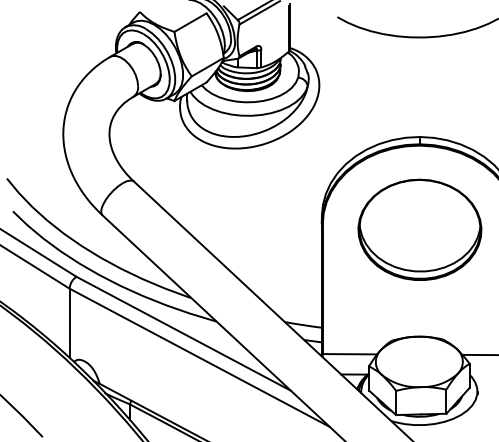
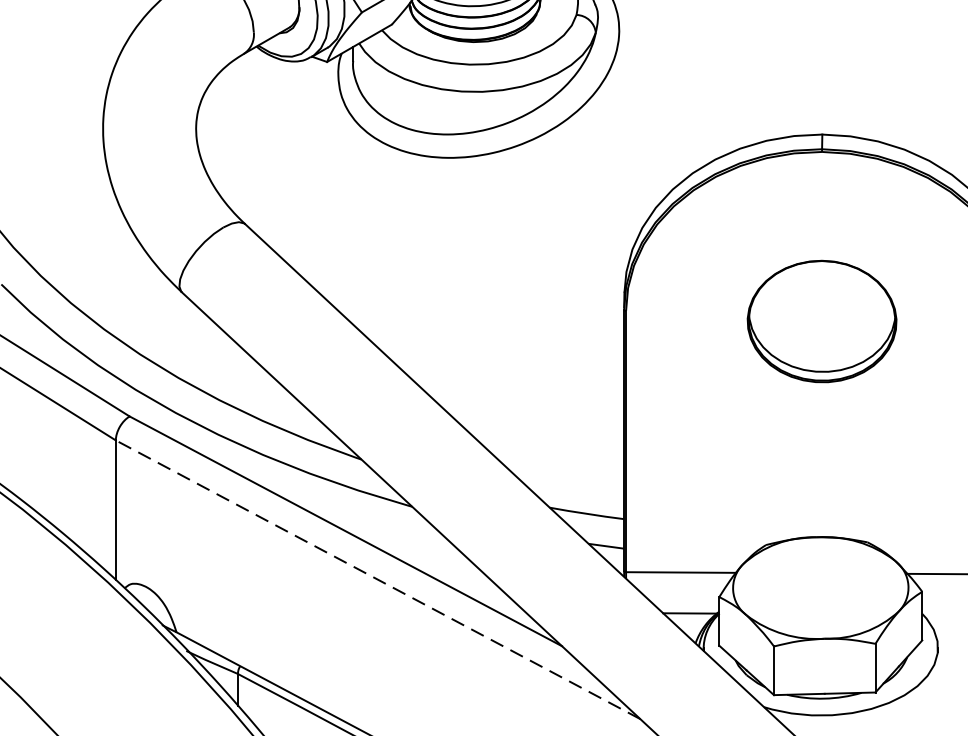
part: (419, 229) -> (821, 321), size x0.6
line: (199, 357) -> (377, 579), solid -> dashed

